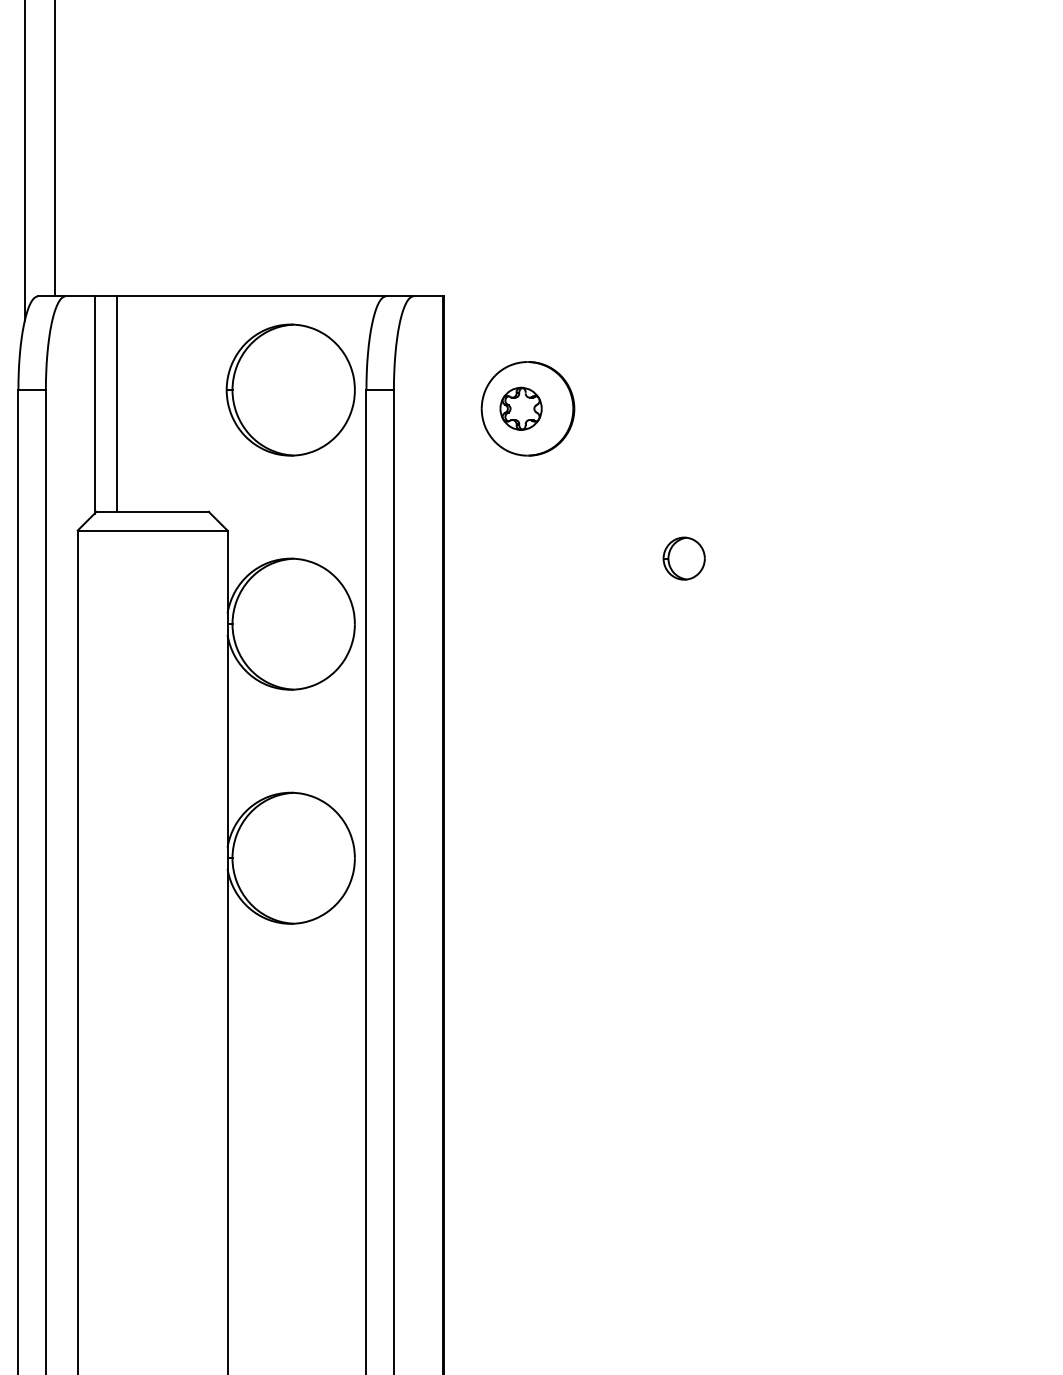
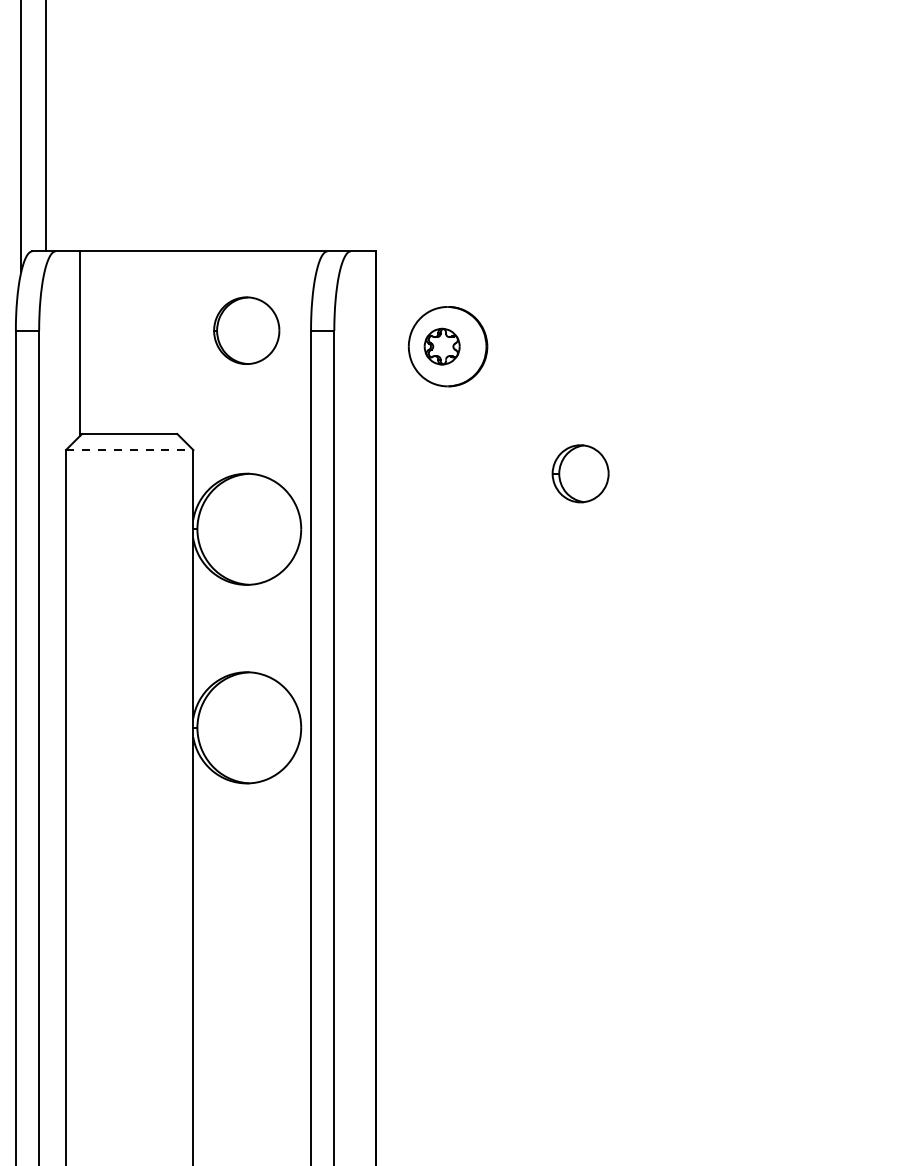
part: (290, 389) -> (246, 330), size x0.6
line: (116, 403) -> (99, 342), removed
line: (152, 530) -> (129, 449), solid -> dashed
part: (683, 558) -> (579, 473), size x1.6

